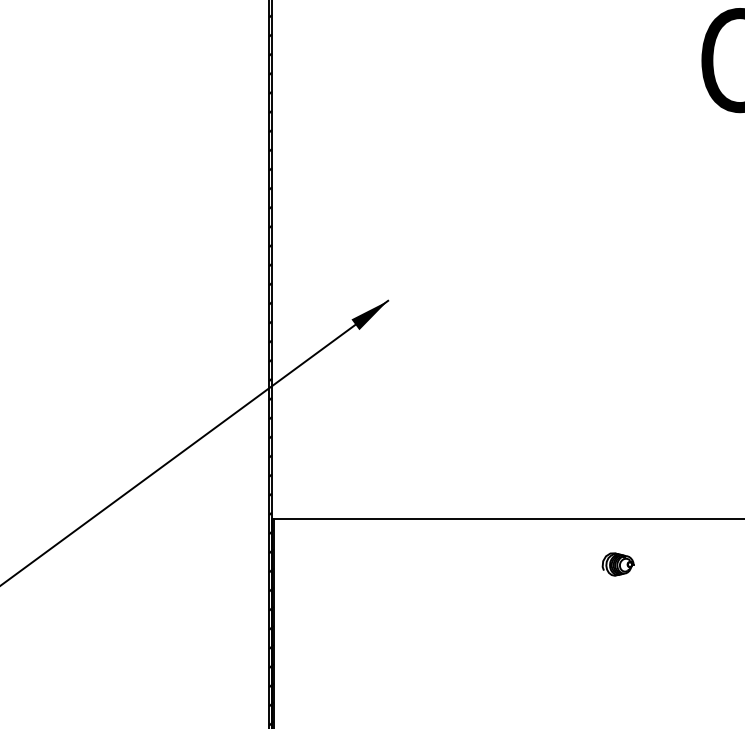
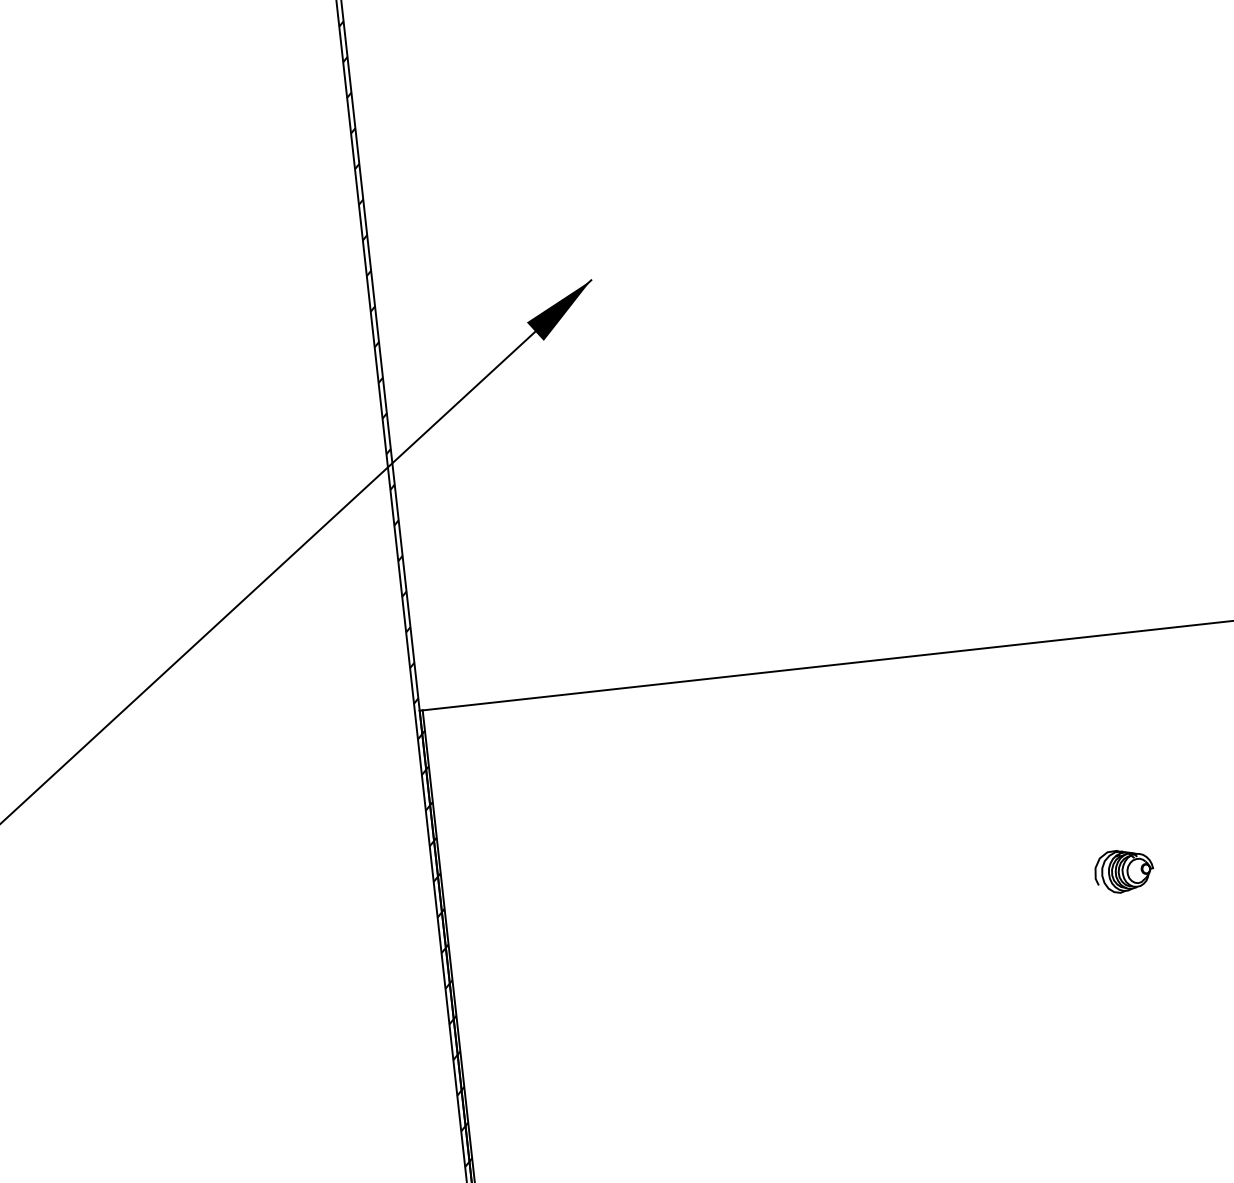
part: (617, 564) -> (1122, 871), moved

